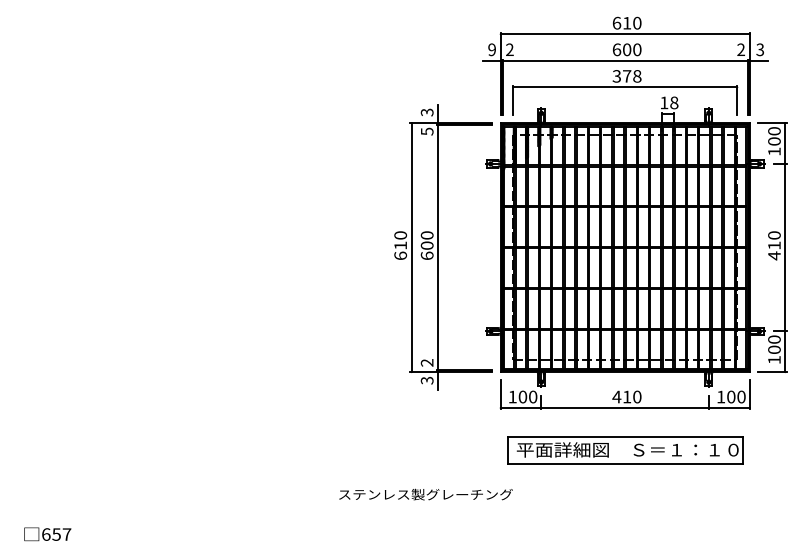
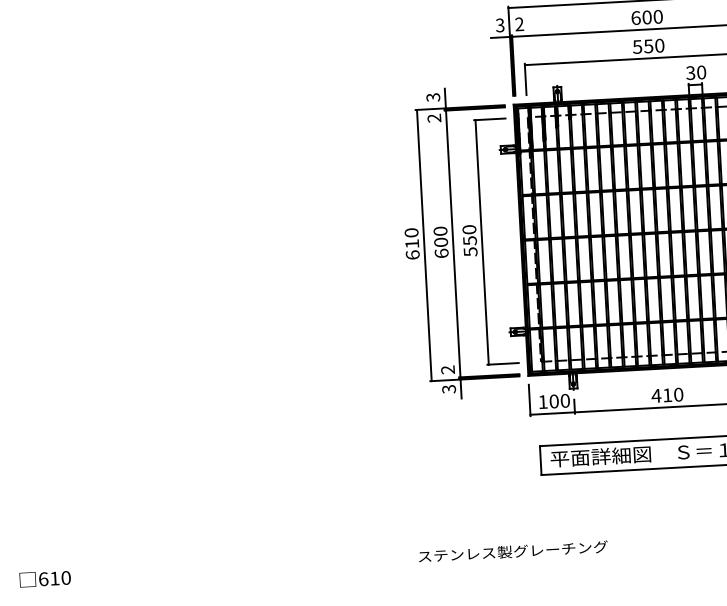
text: (491, 49) -> (499, 25), 9 -> 3
text: (627, 76) -> (649, 46), 378 -> 550
text: (669, 102) -> (696, 72), 18 -> 30
text: (426, 131) -> (433, 118), 5 -> 2
part: (469, 247) -> (487, 241), added
text: (425, 494) -> (512, 551), moved
text: (61, 534) -> (60, 578), 657 -> 610

